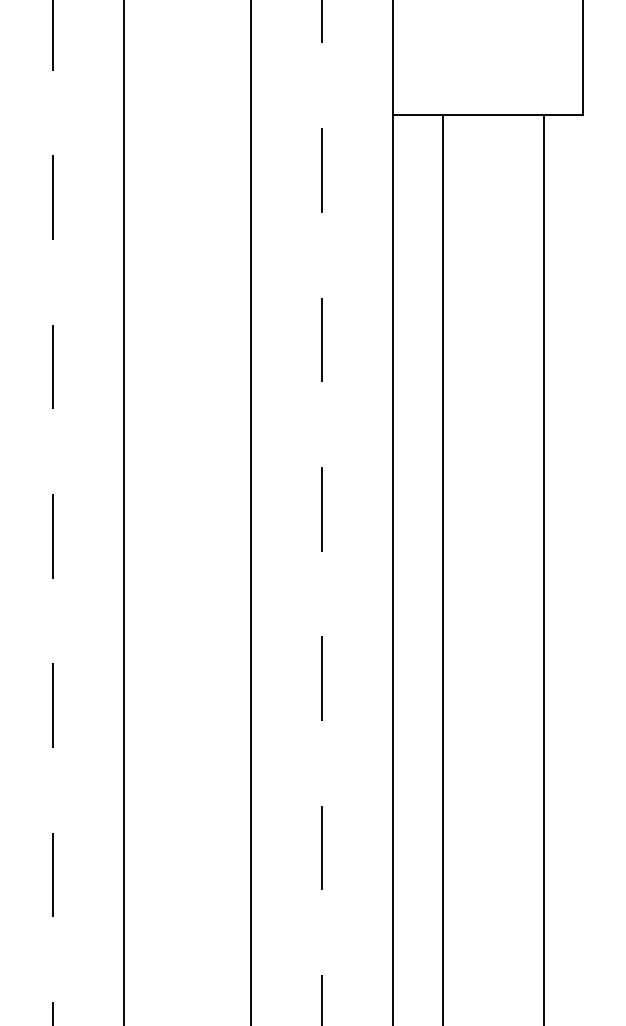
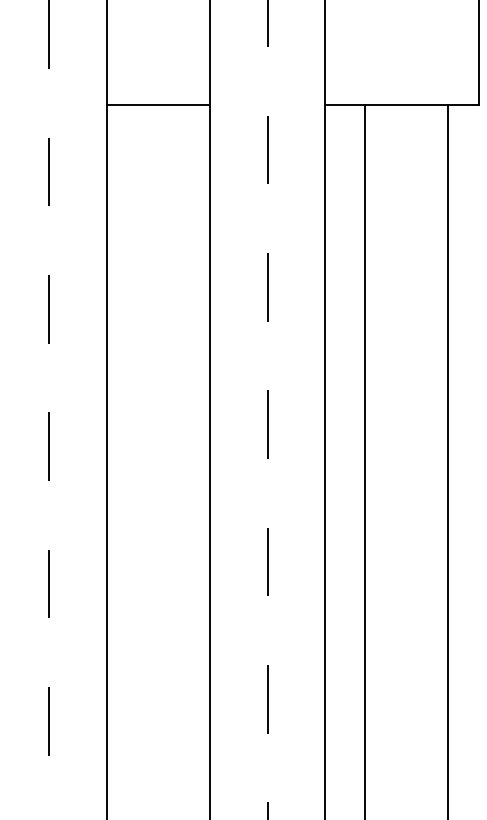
line: (186, 114) -> (157, 104), added

